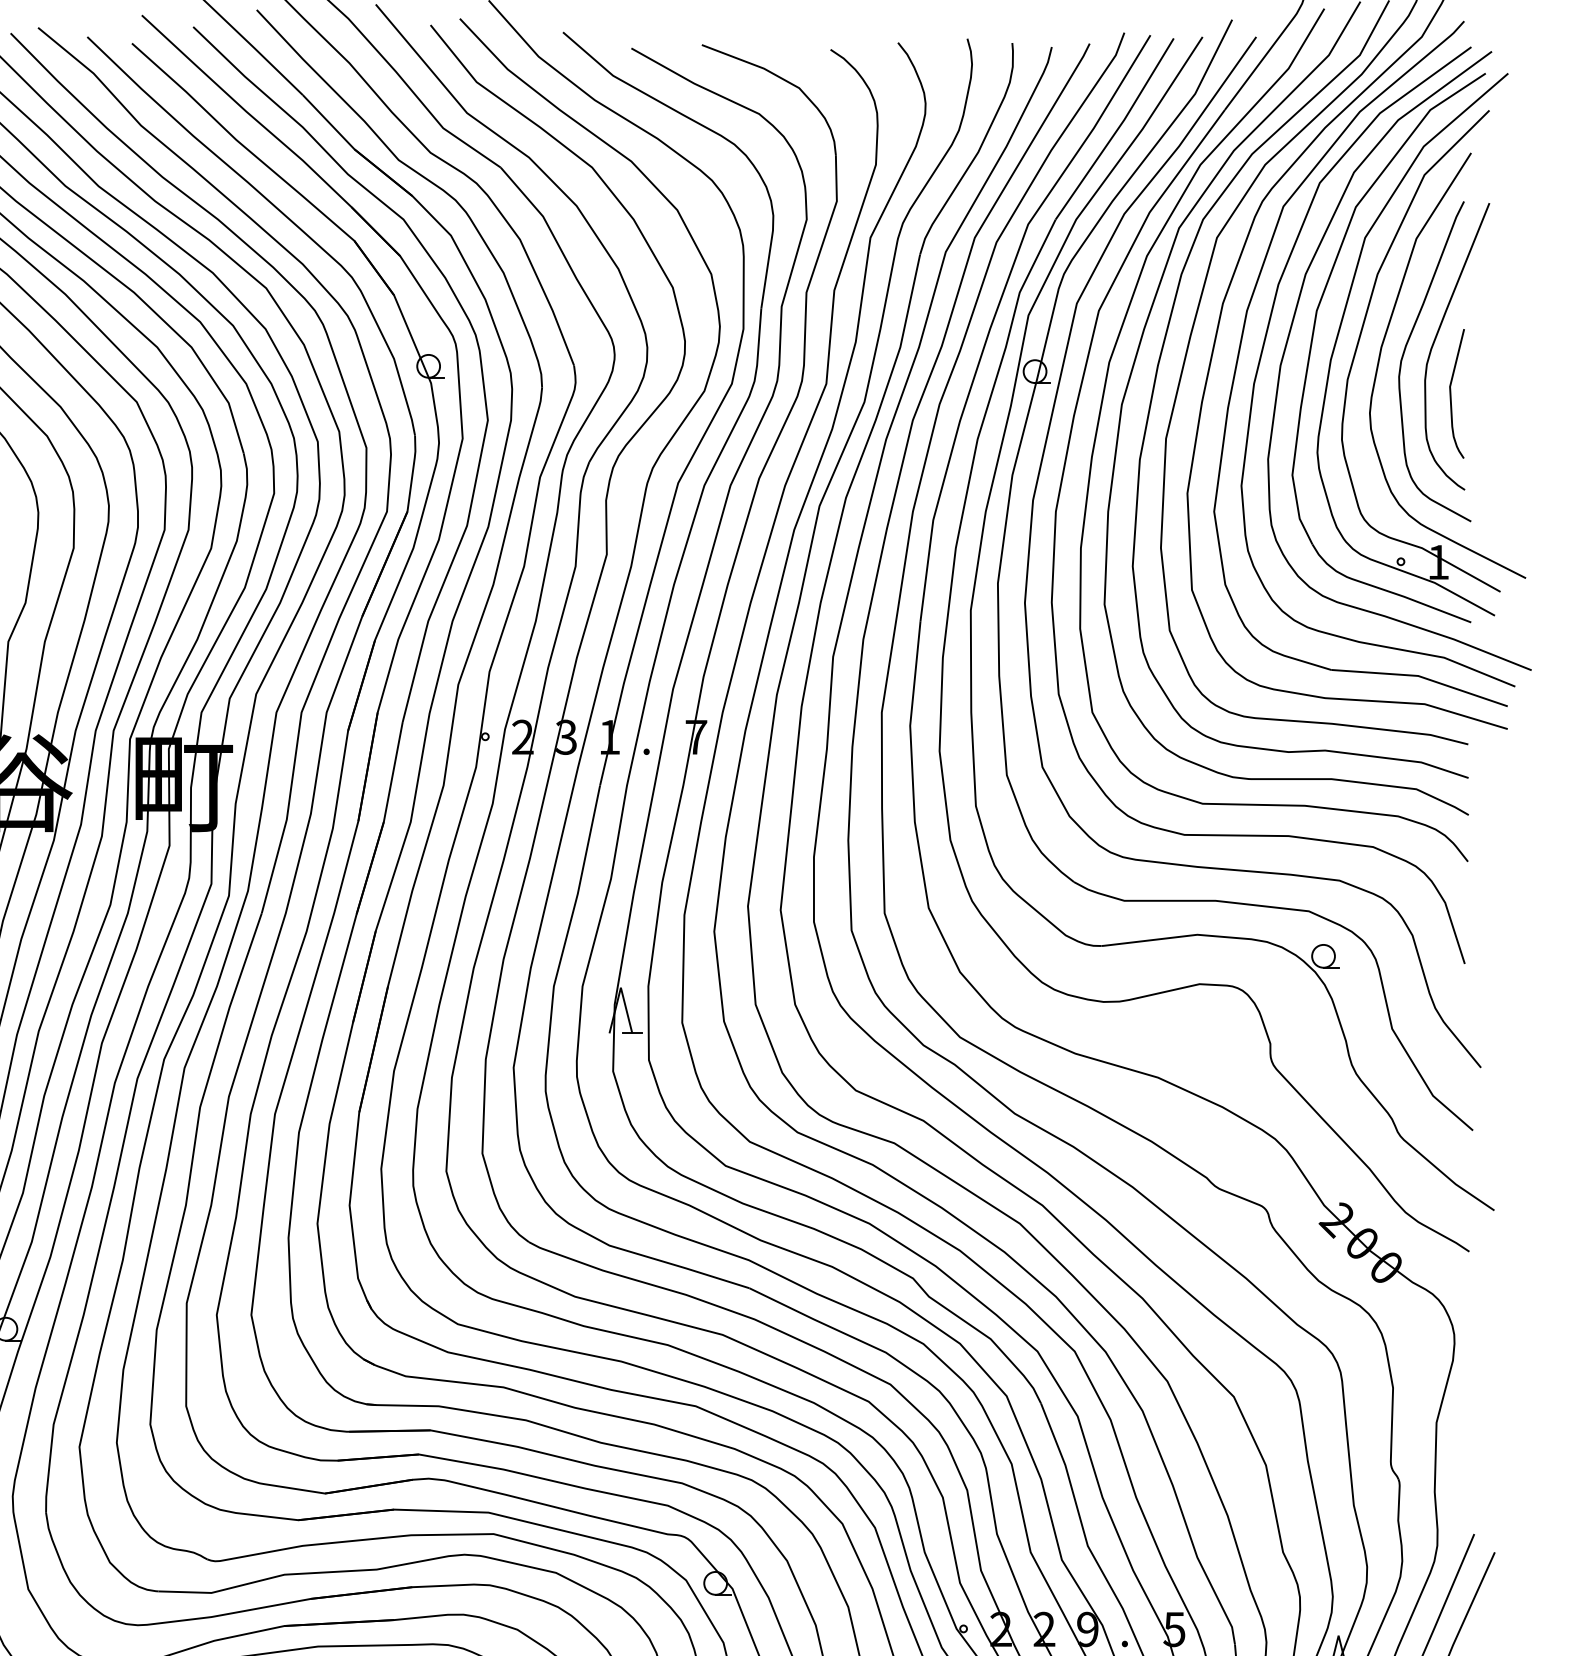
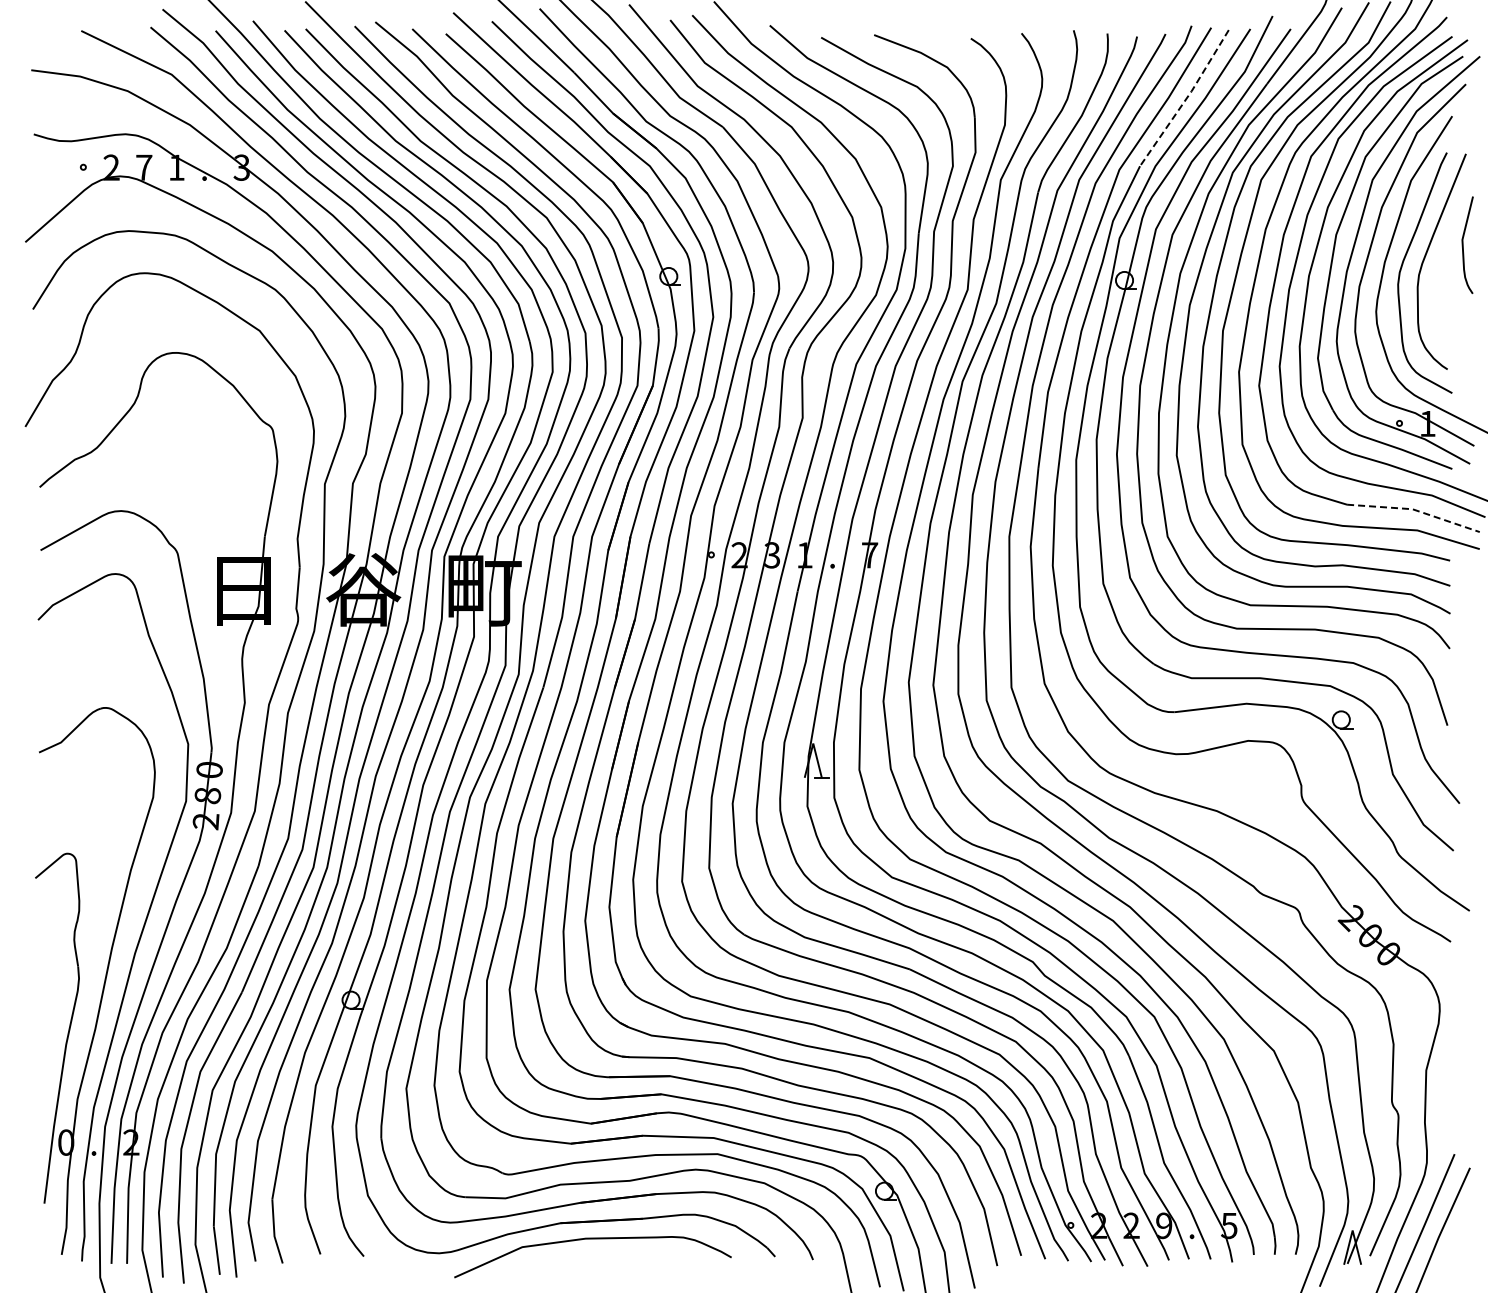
line: (1117, 129) -> (1186, 98), solid -> dashed
curve: (1451, 392) -> (1463, 244), moved
line: (1422, 677) -> (1415, 510), solid -> dashed

